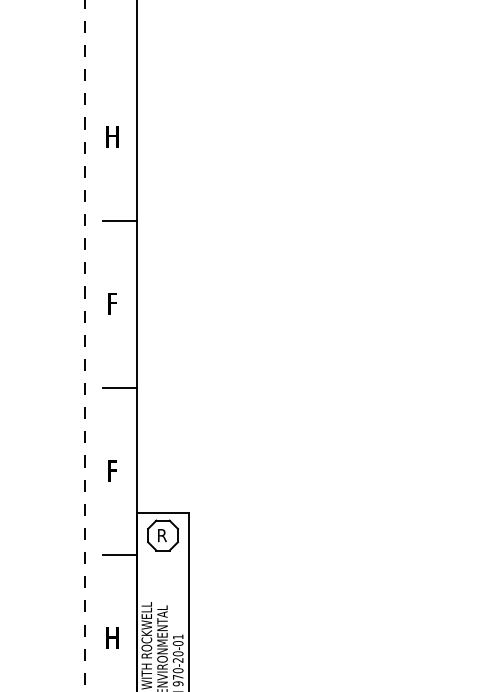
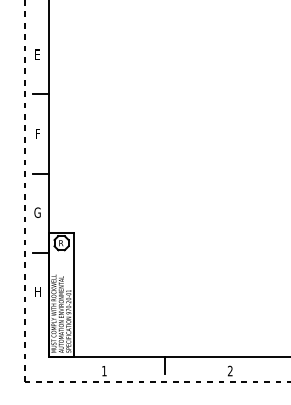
text: (114, 136) -> (38, 54), H -> E
text: (112, 470) -> (37, 212), F -> G

